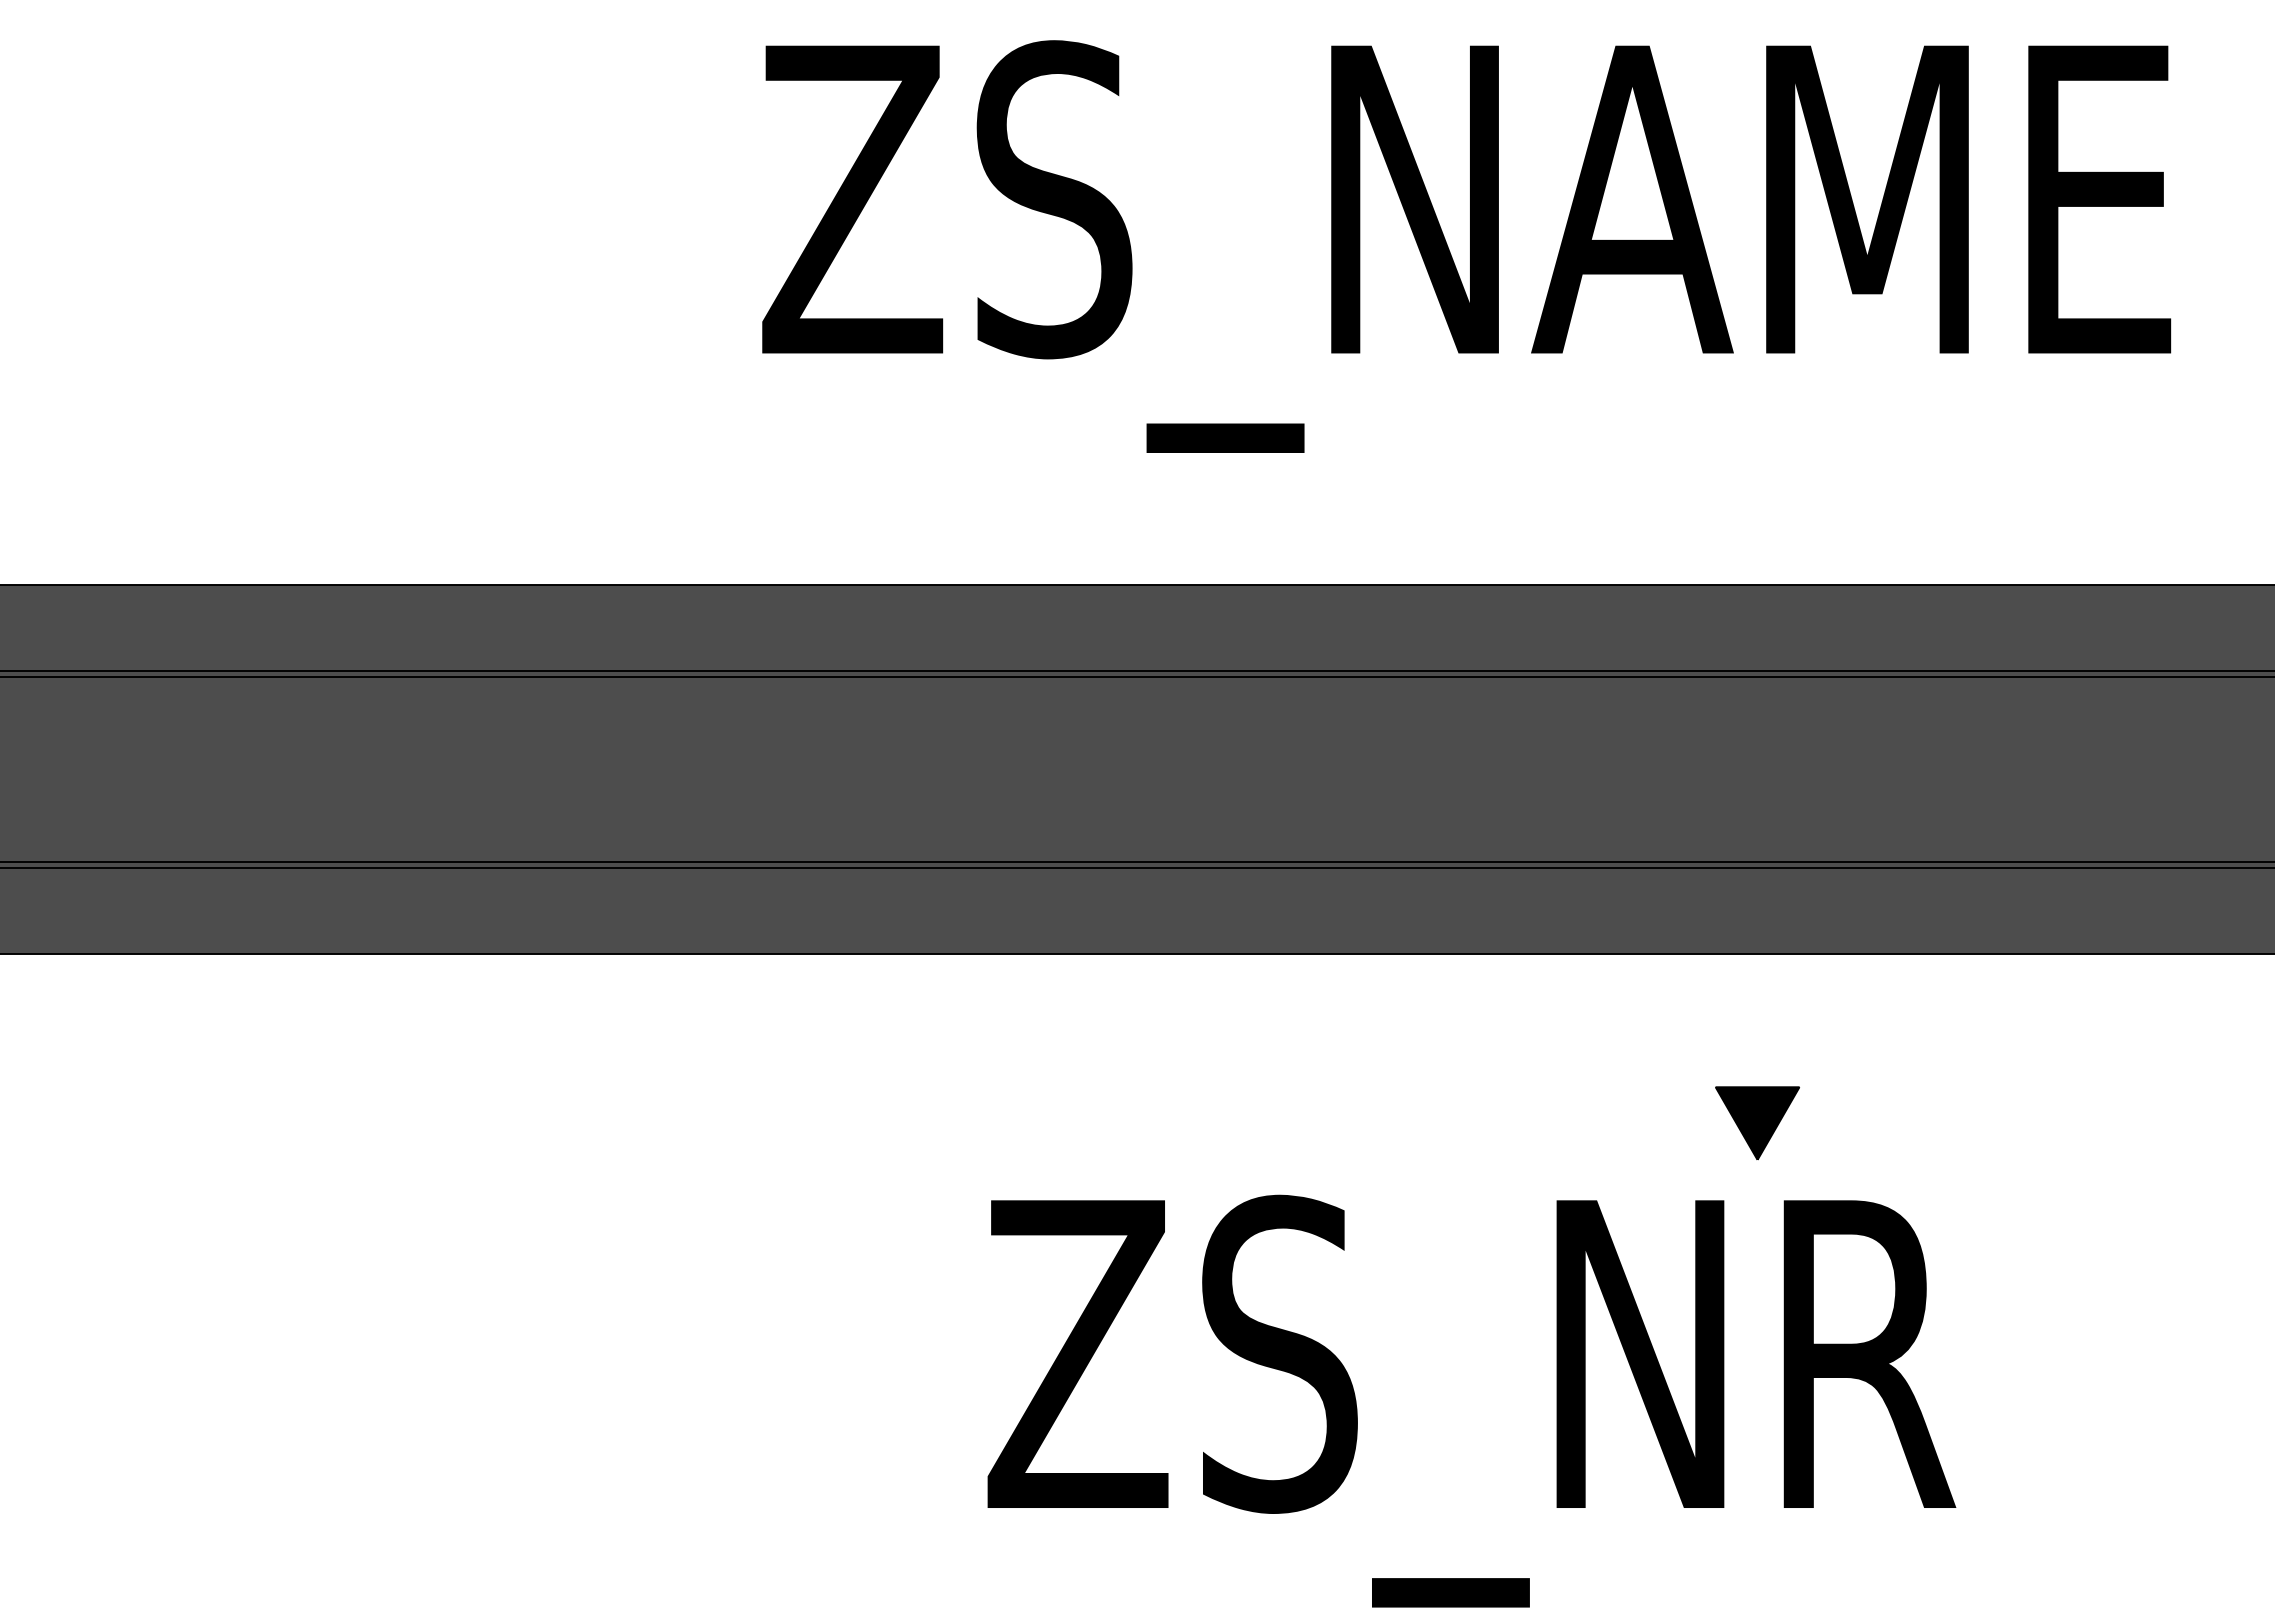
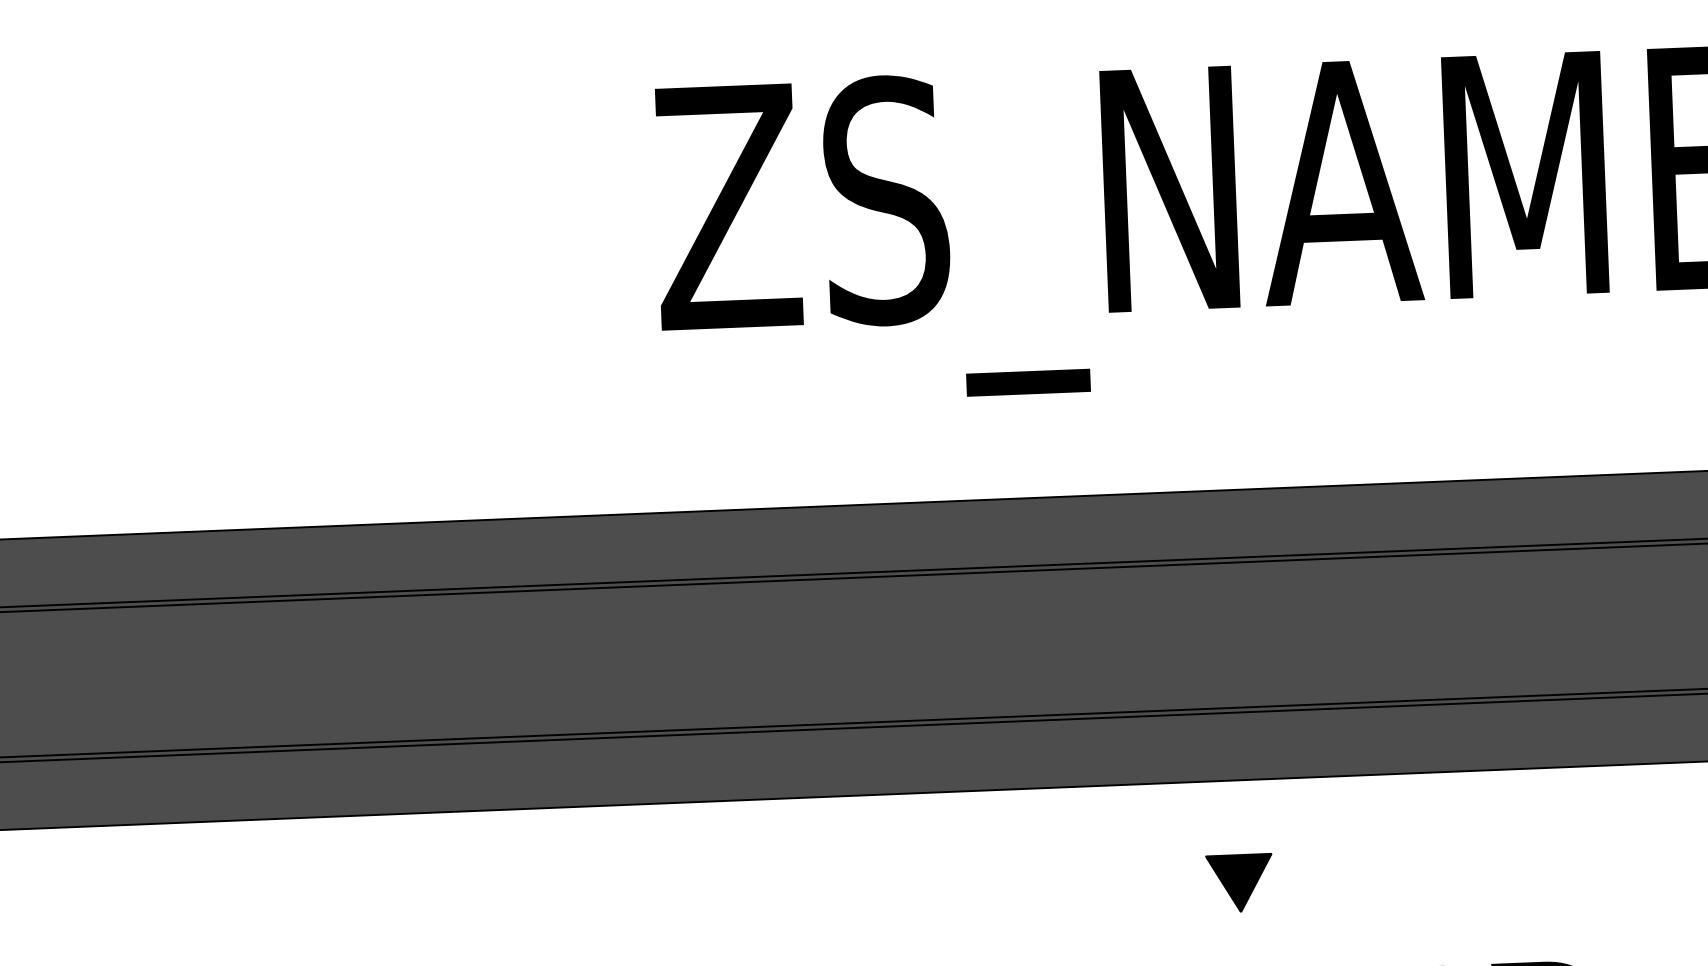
part: (1757, 1123) -> (1239, 883), moved

